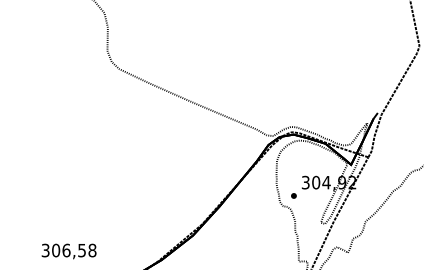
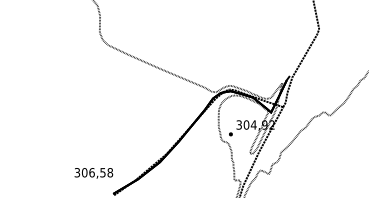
text: (68, 251) -> (93, 173), moved

